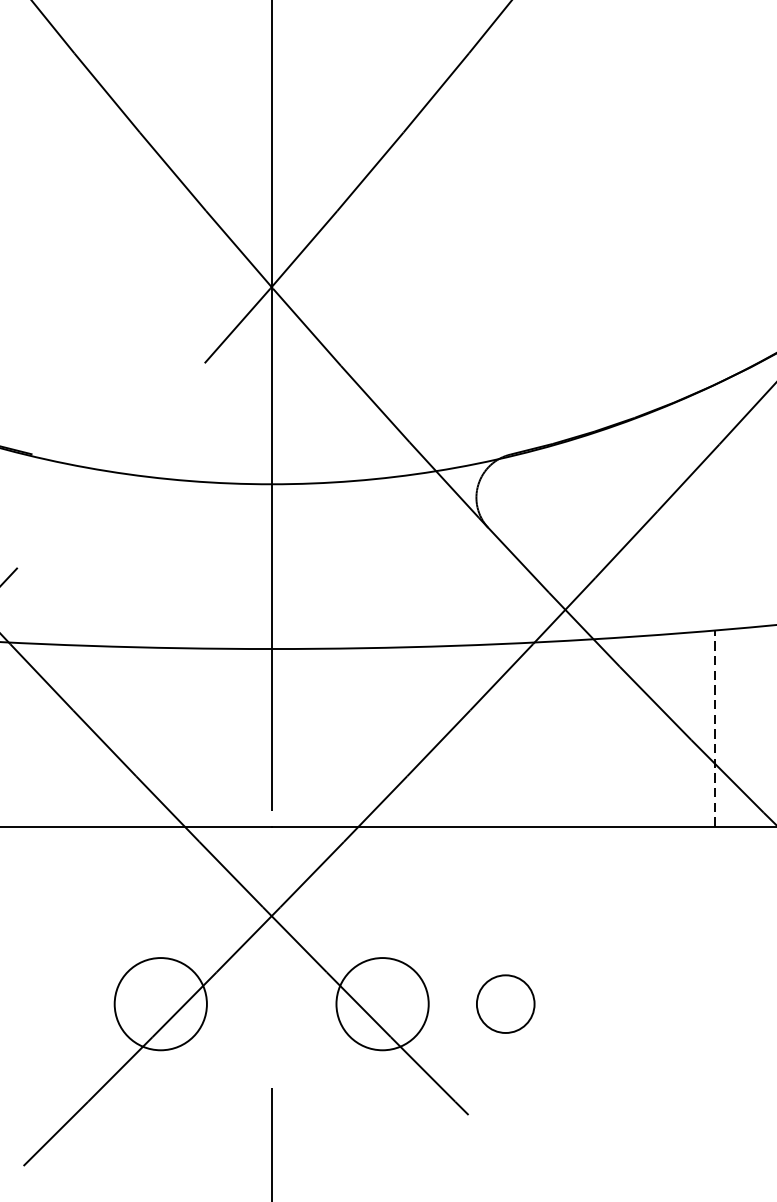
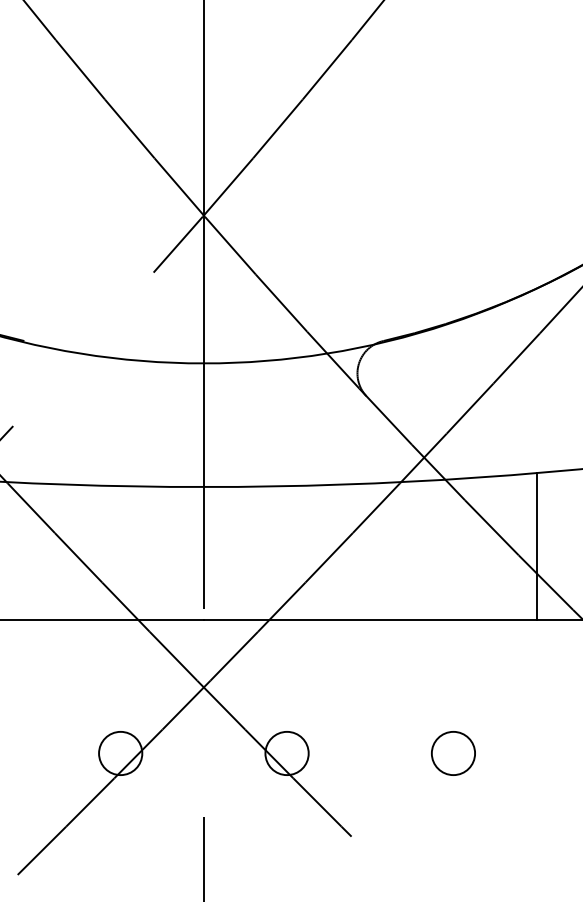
line: (715, 728) -> (536, 546), dashed -> solid
circle: (160, 1004) -> (120, 753), size x0.62
circle: (381, 1004) -> (286, 753), size x0.62
circle: (505, 1004) -> (453, 753), moved

